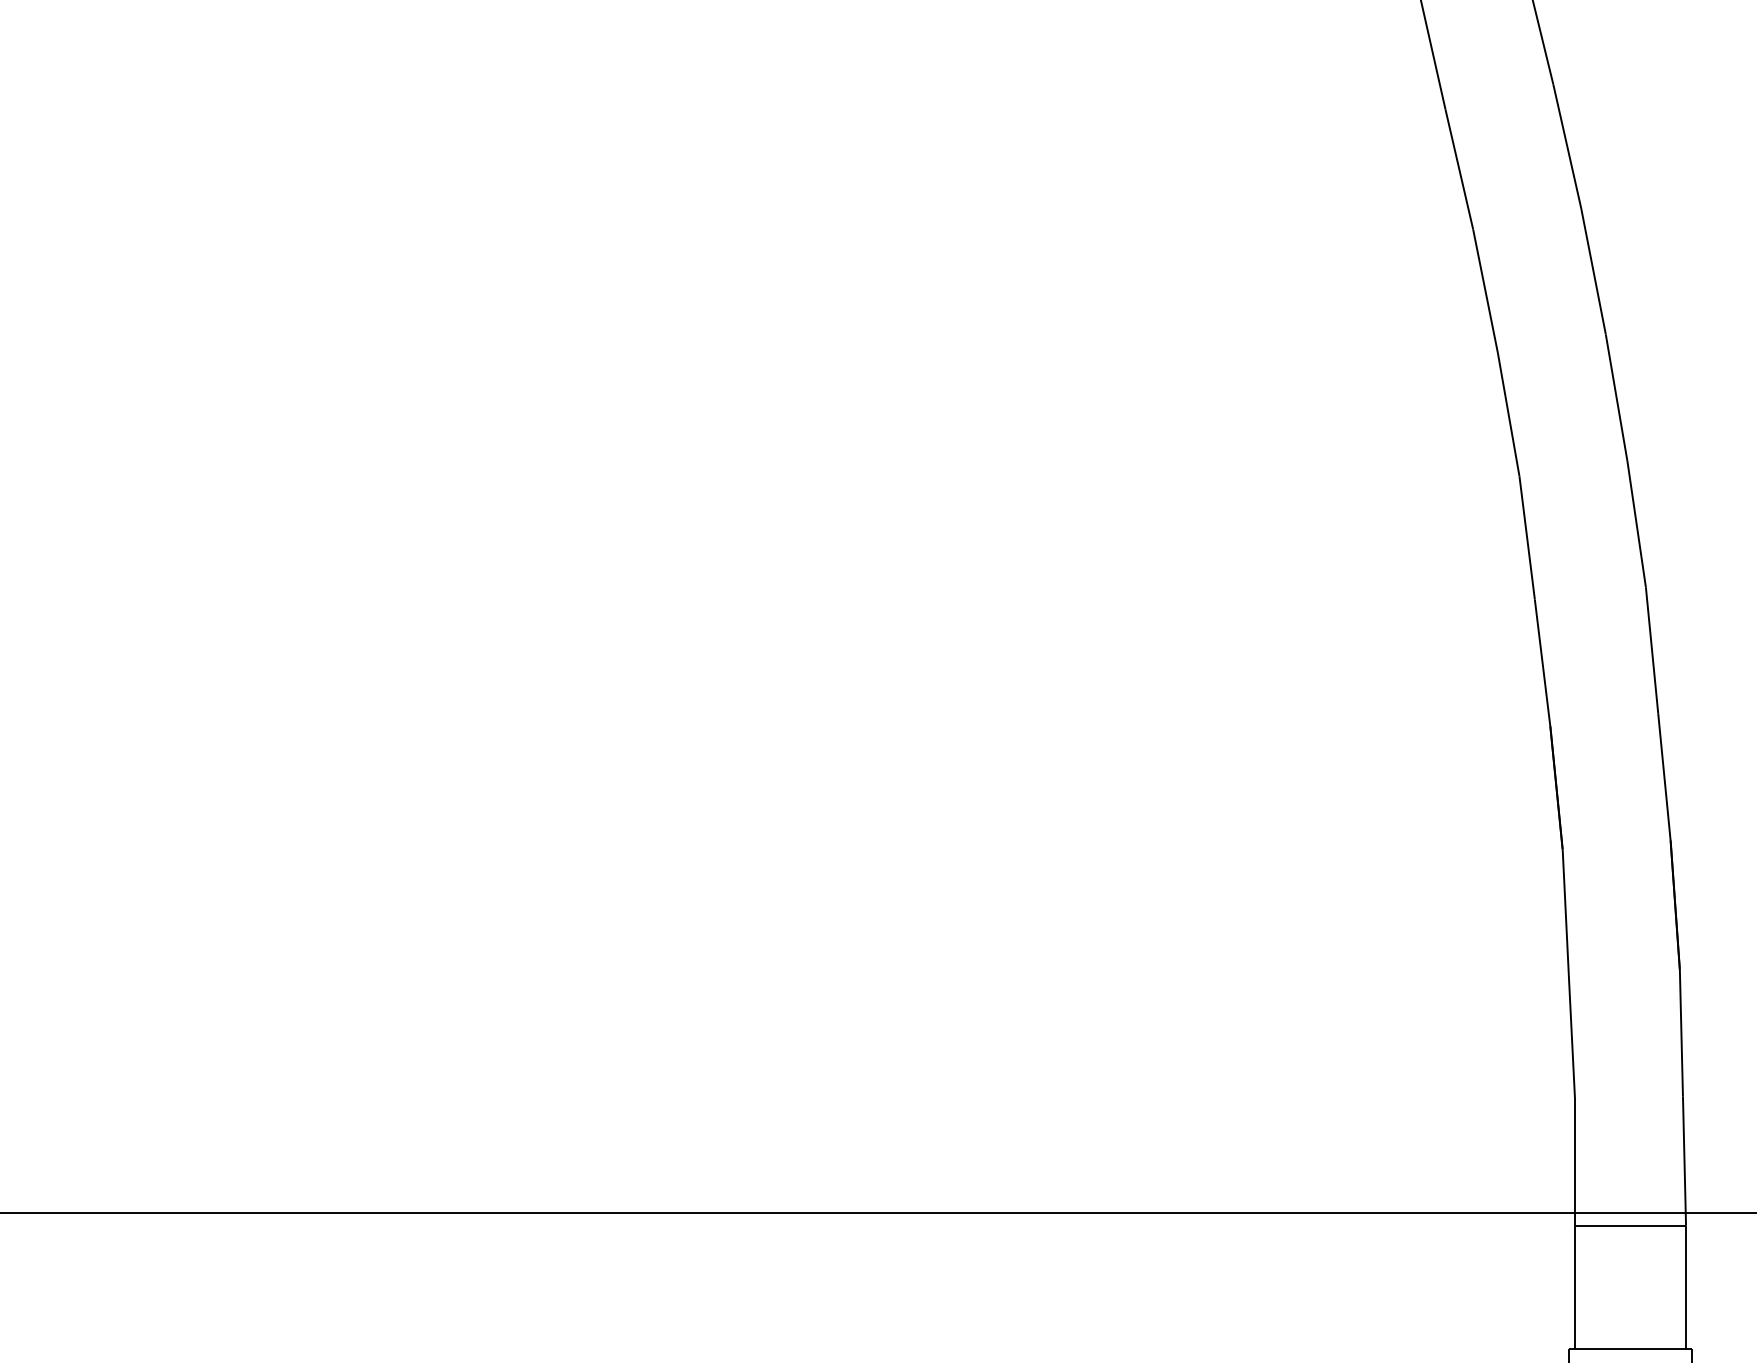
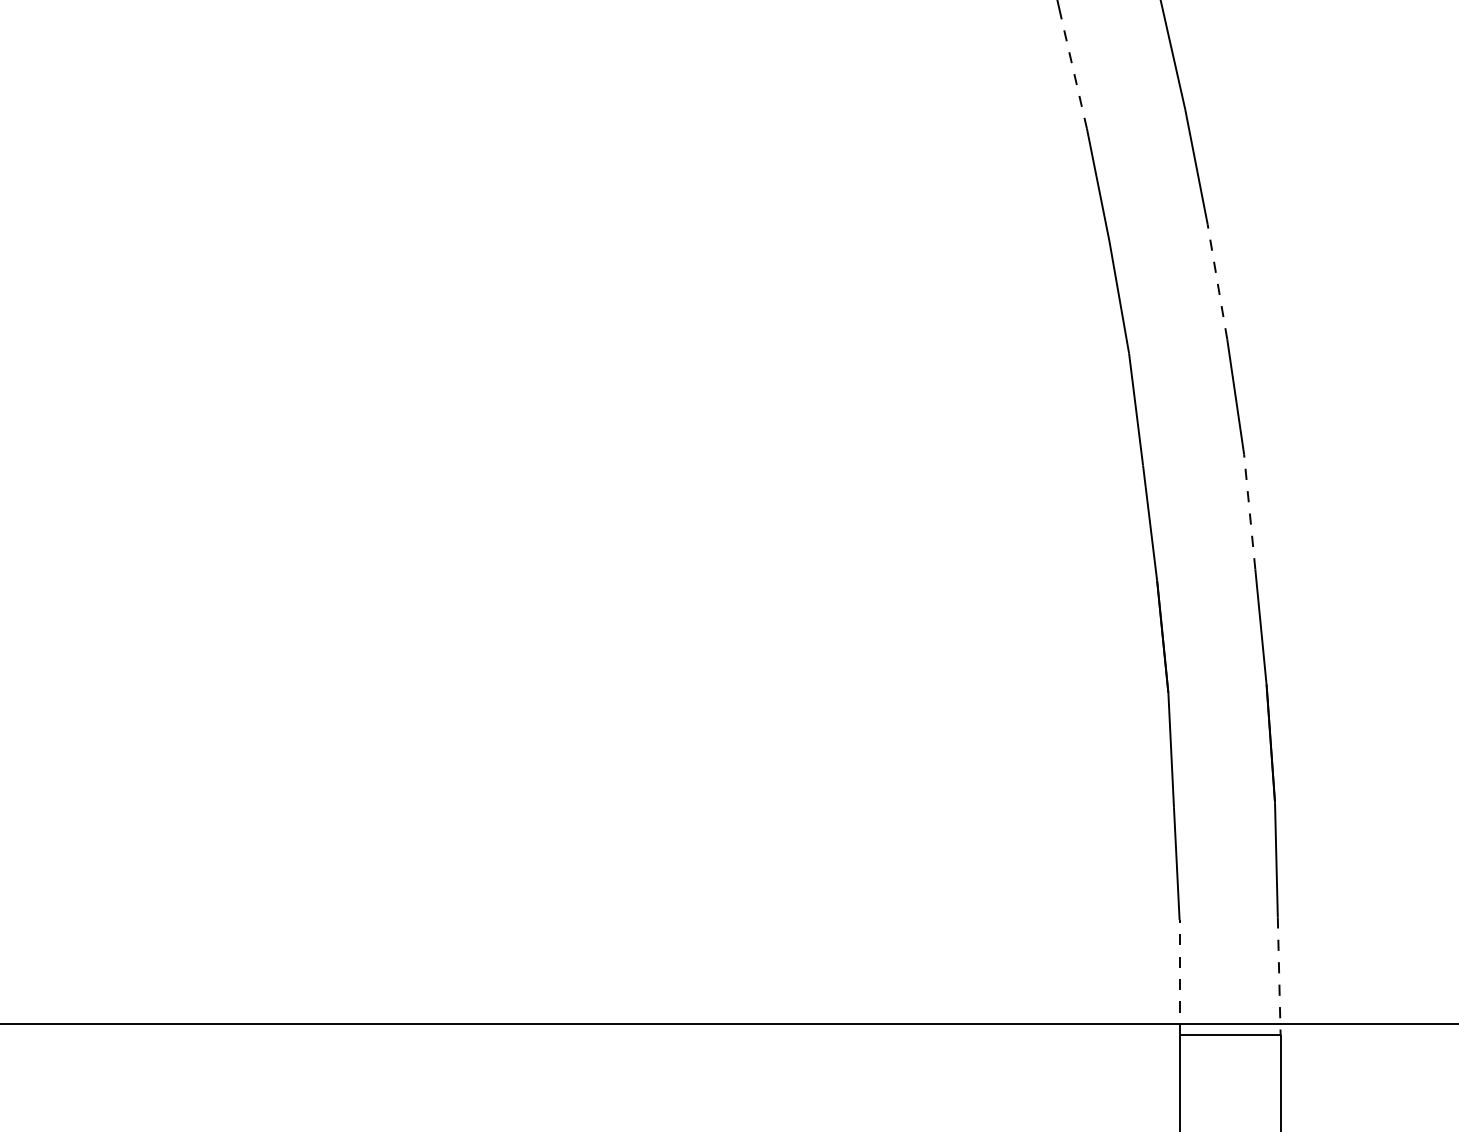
line: (1459, 169) -> (1074, 74), solid -> dashed
line: (1616, 397) -> (1217, 281), solid -> dashed
line: (1652, 650) -> (1250, 511), solid -> dashed
line: (1684, 1160) -> (1279, 975), solid -> dashed
line: (1575, 1162) -> (1180, 977), solid -> dashed

